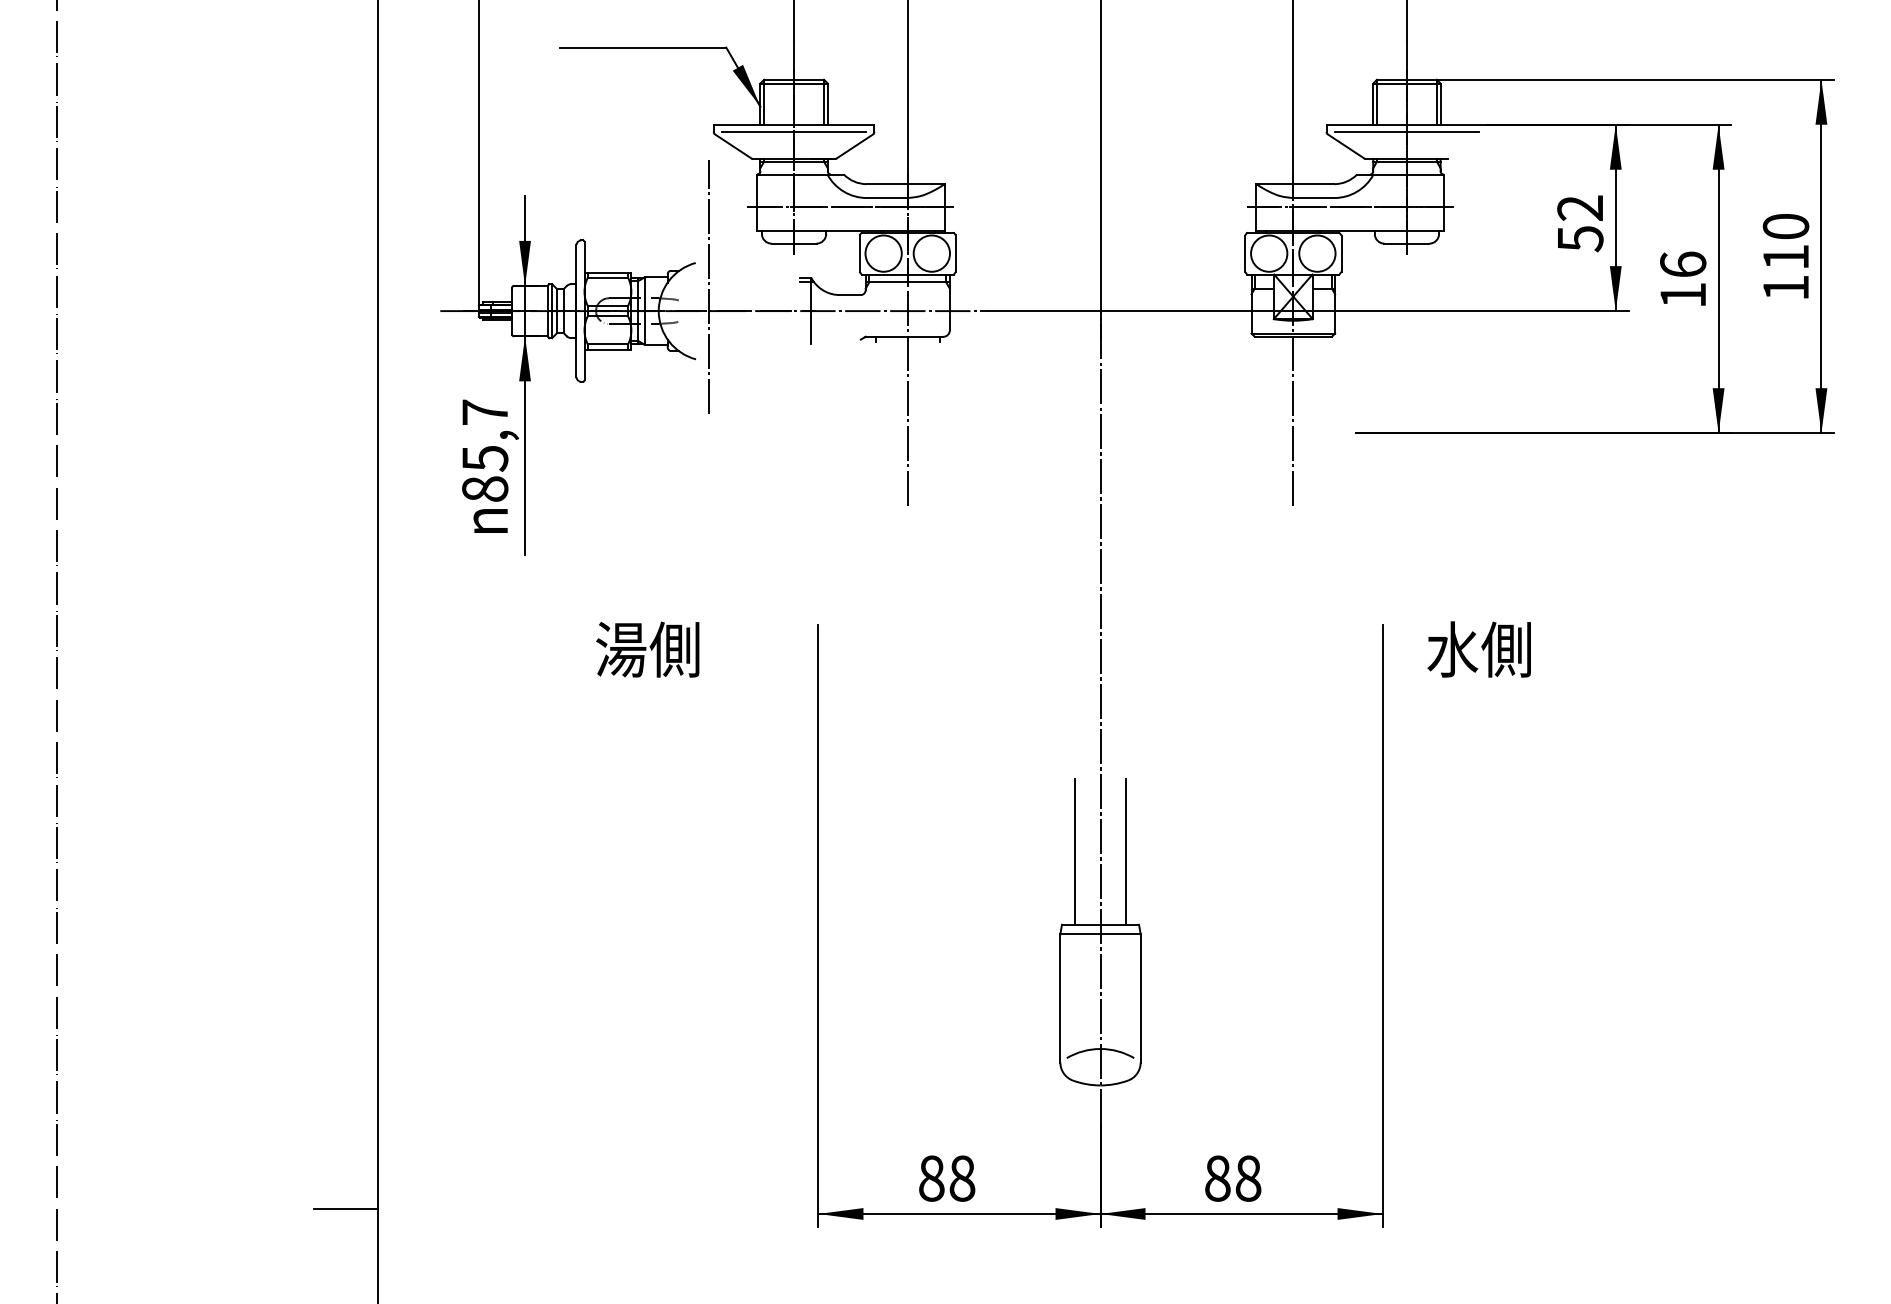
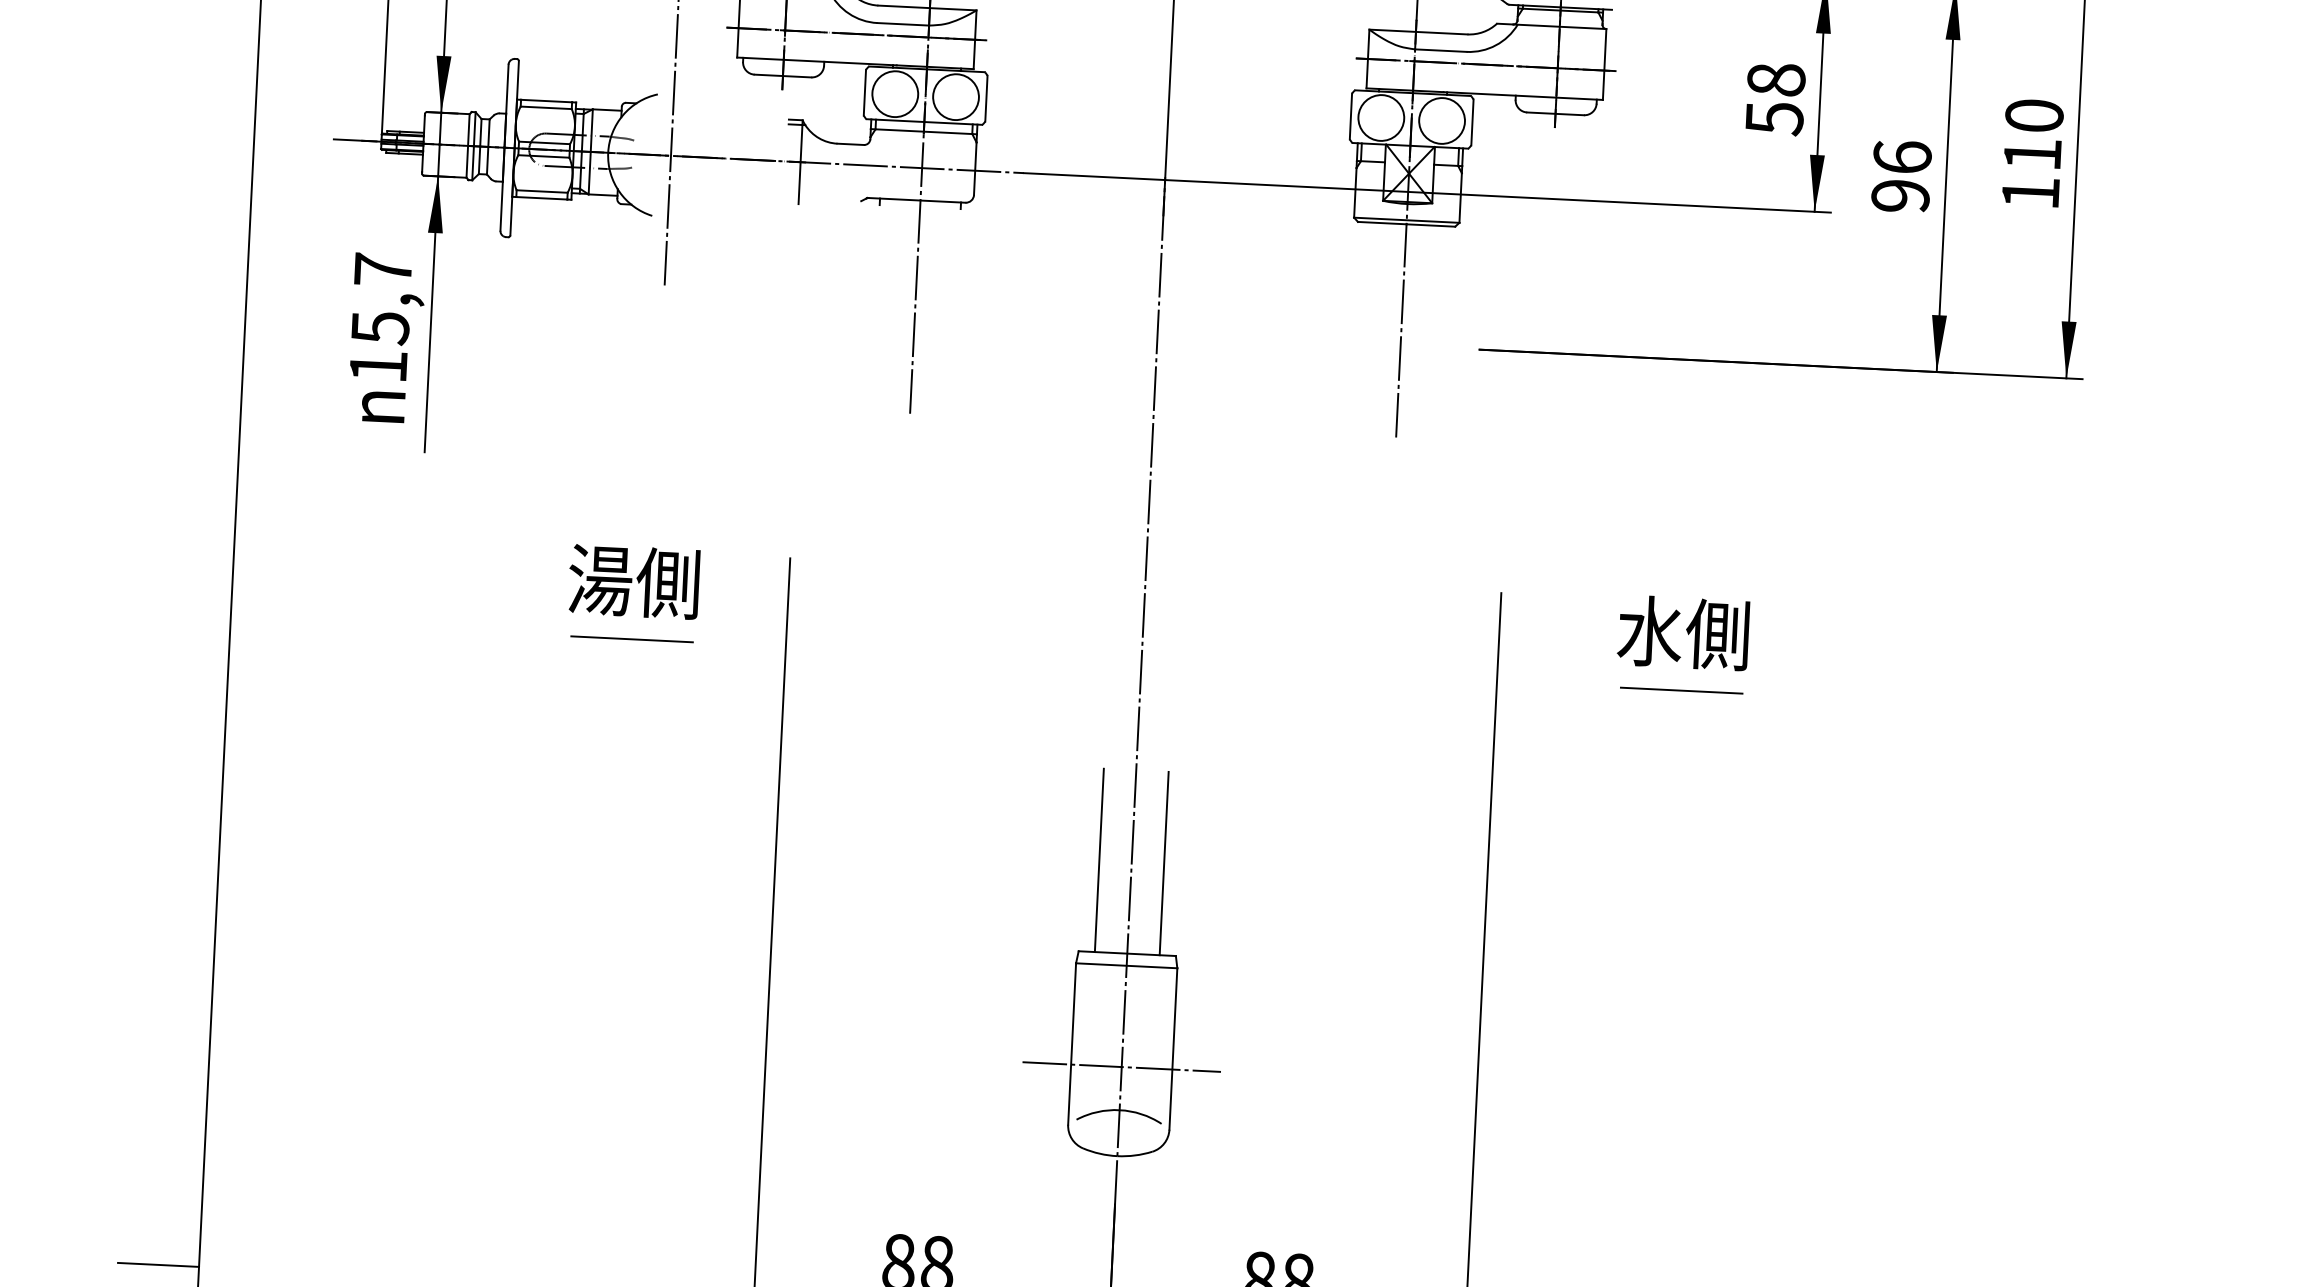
text: (1580, 207) -> (1776, 79), 52 -> 58
text: (1683, 295) -> (1900, 196), 16 -> 96
text: (485, 488) -> (378, 365), 85,7 -> 15,7
text: (647, 649) -> (633, 581), moved
text: (1478, 649) -> (1682, 632), moved
line: (696, 694) -> (632, 638), added
line: (1528, 695) -> (1680, 690), added
line: (1100, 1014) -> (1121, 1066), added

